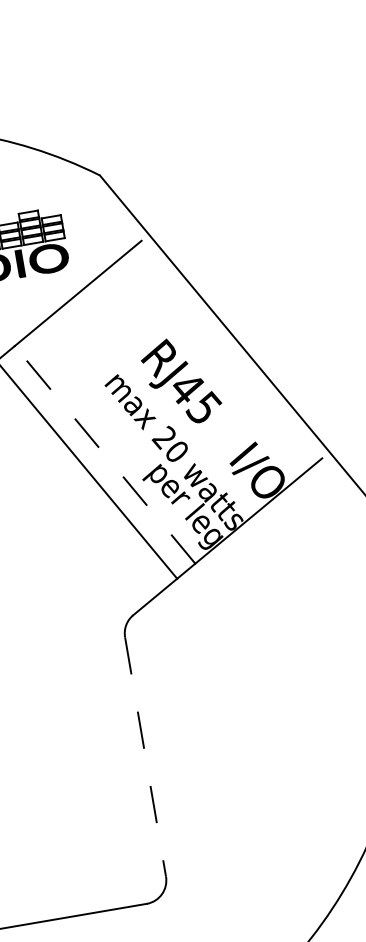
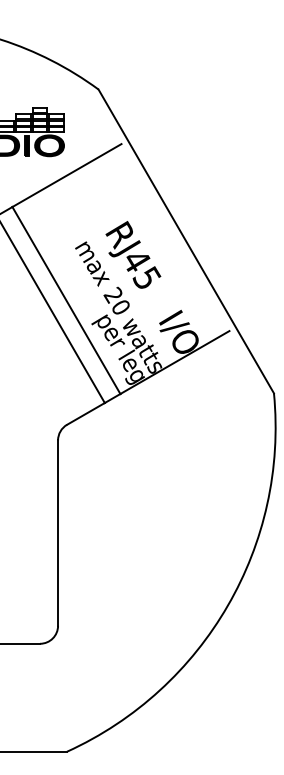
line: (105, 454) -> (66, 300), dashed -> solid
line: (146, 757) -> (58, 533), dashed -> solid

